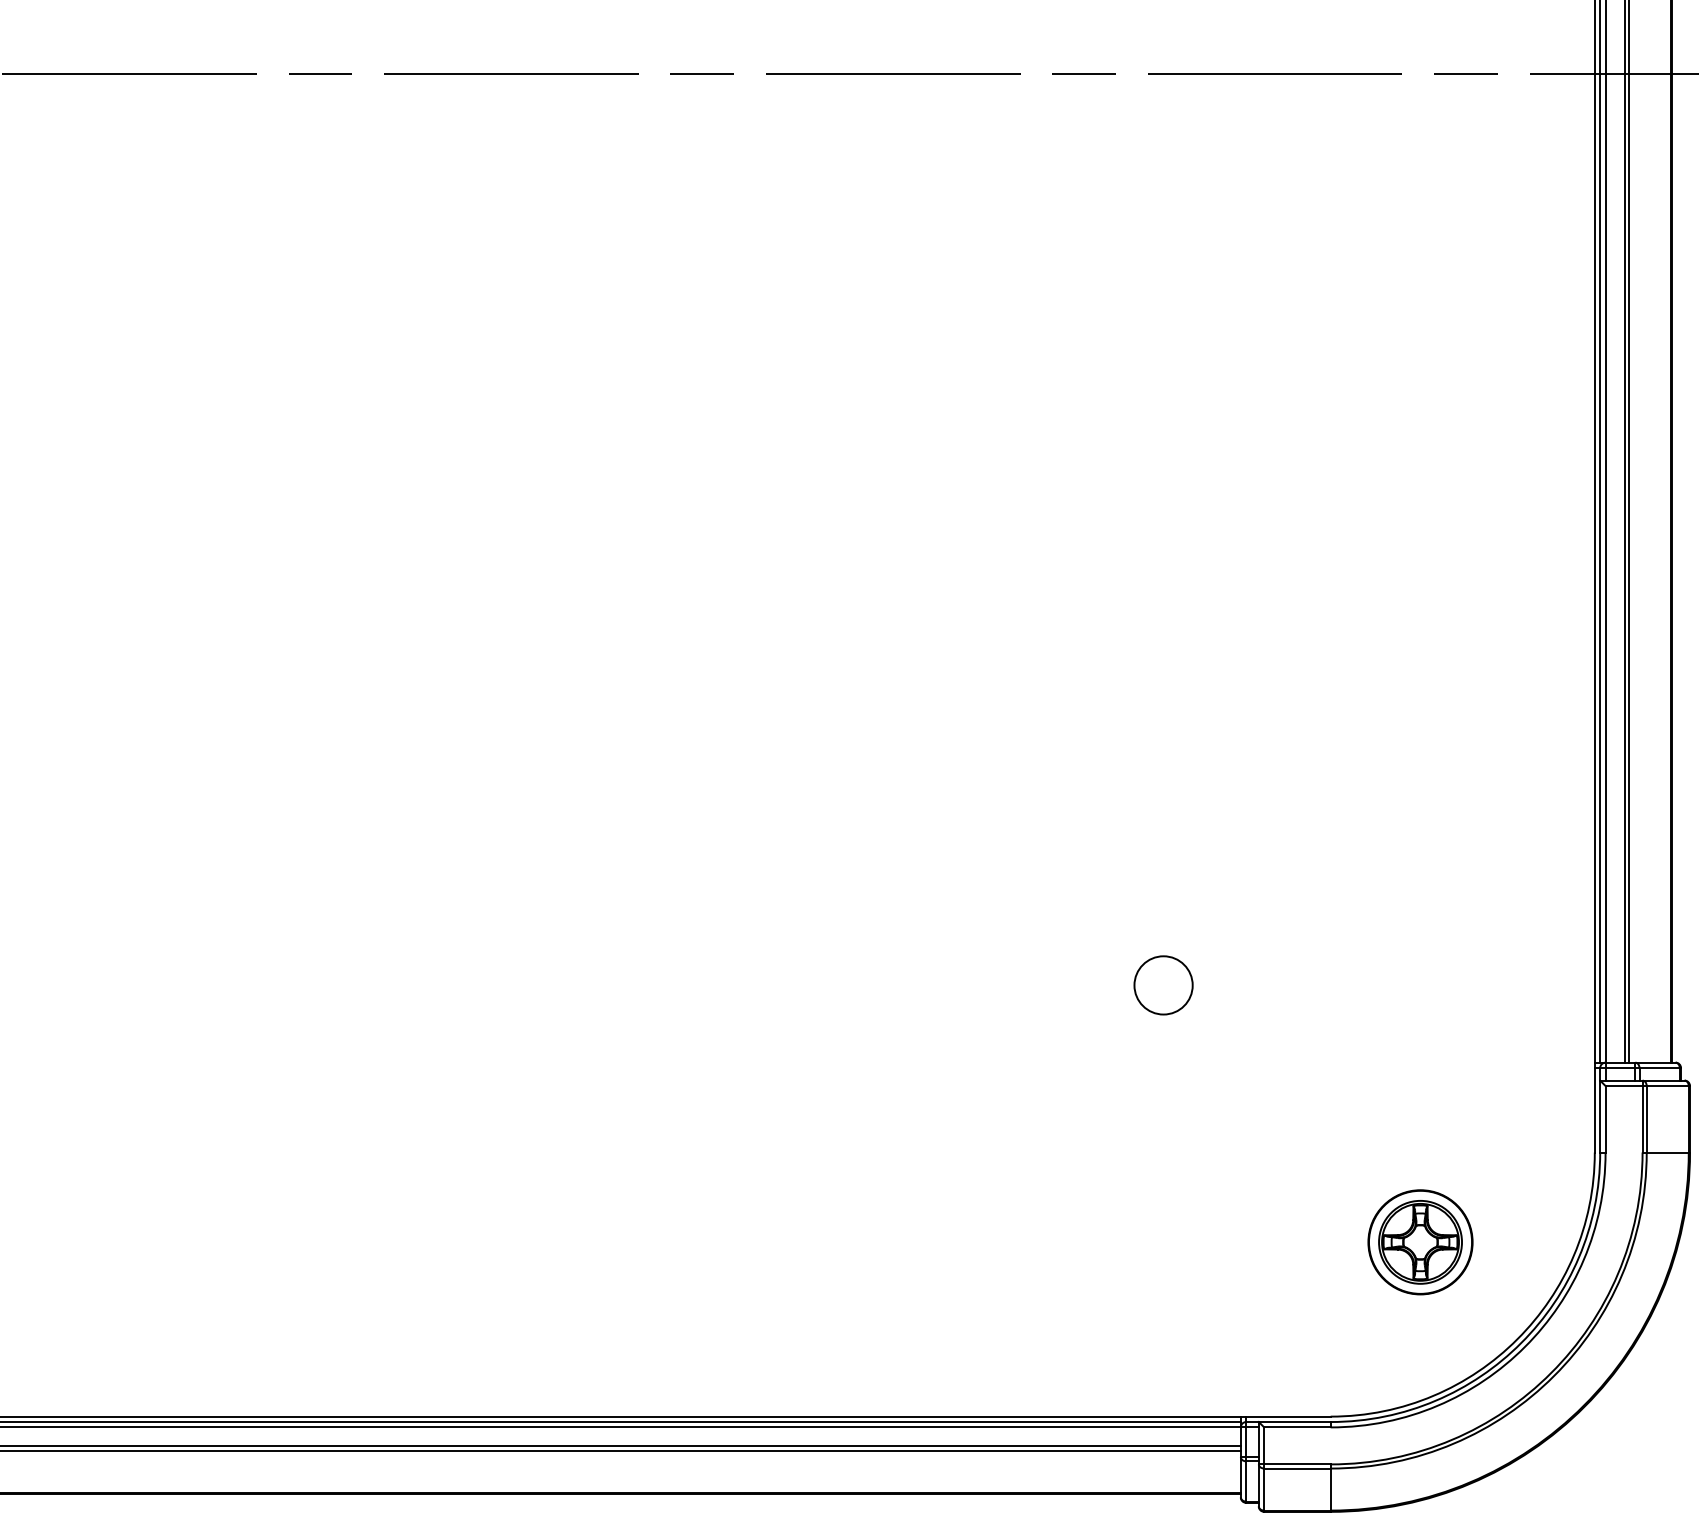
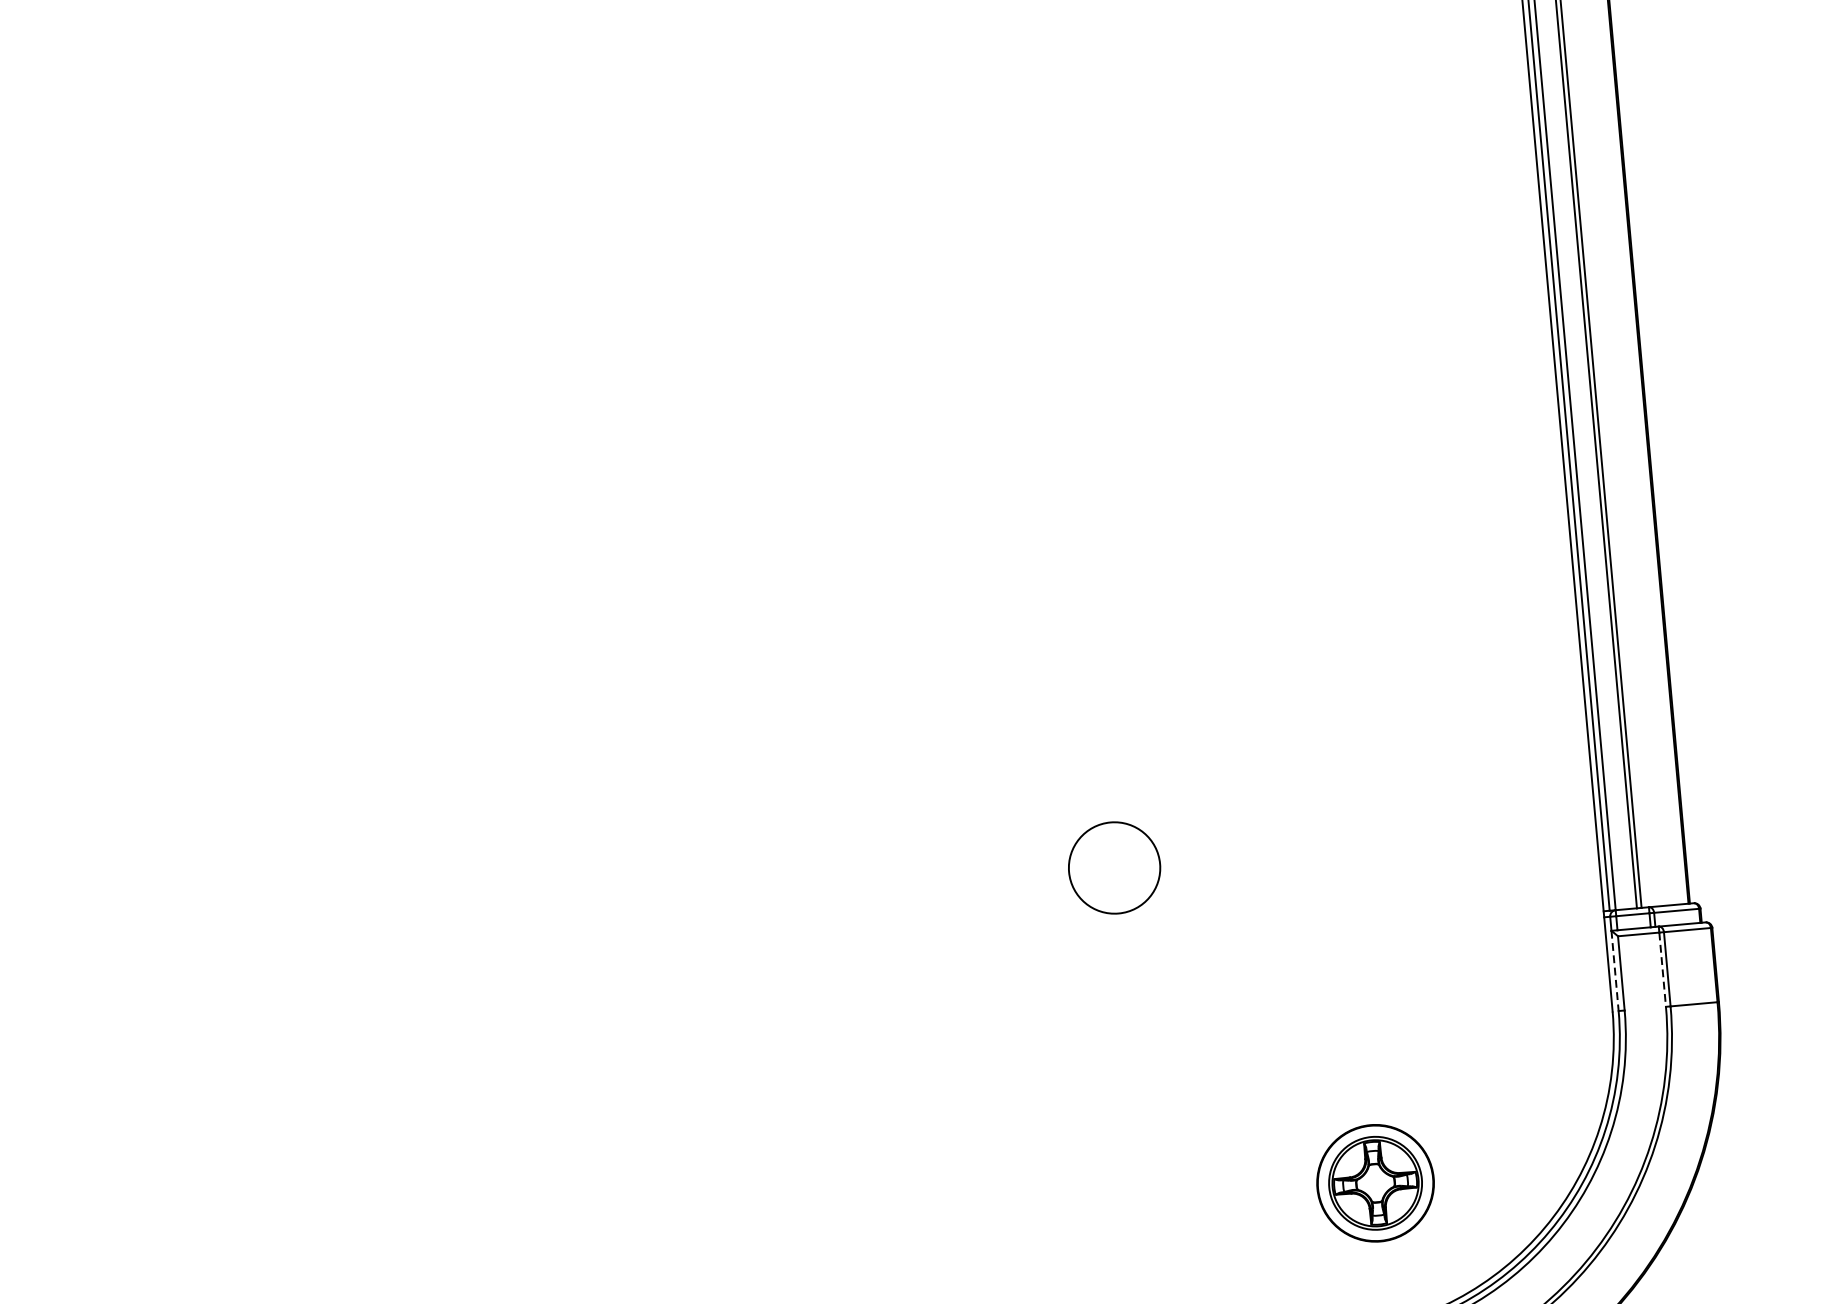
circle: (1163, 985) -> (1114, 868), size x1.4
line: (1600, 1116) -> (1615, 970), solid -> dashed
line: (1642, 1119) -> (1662, 969), solid -> dashed
part: (1420, 1242) -> (1375, 1183), moved

